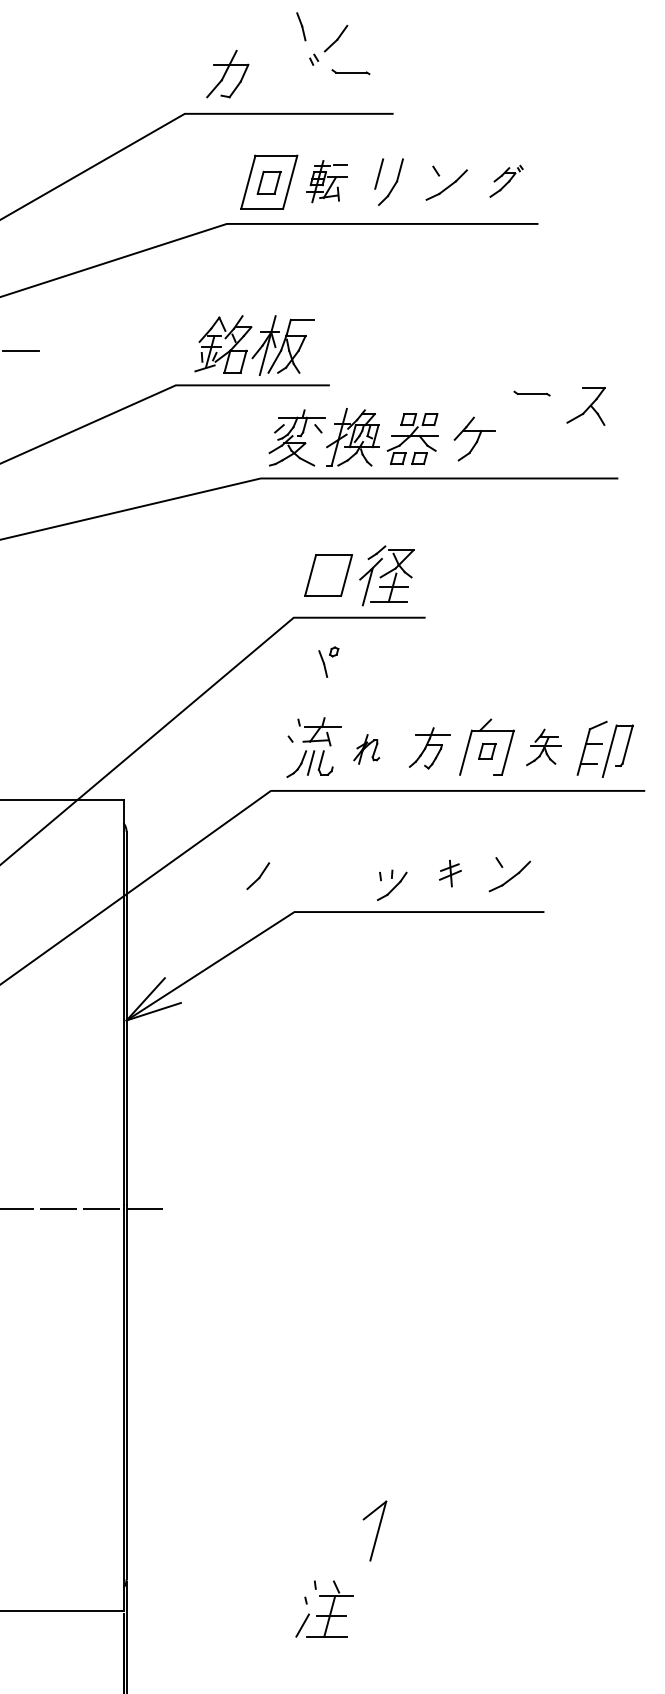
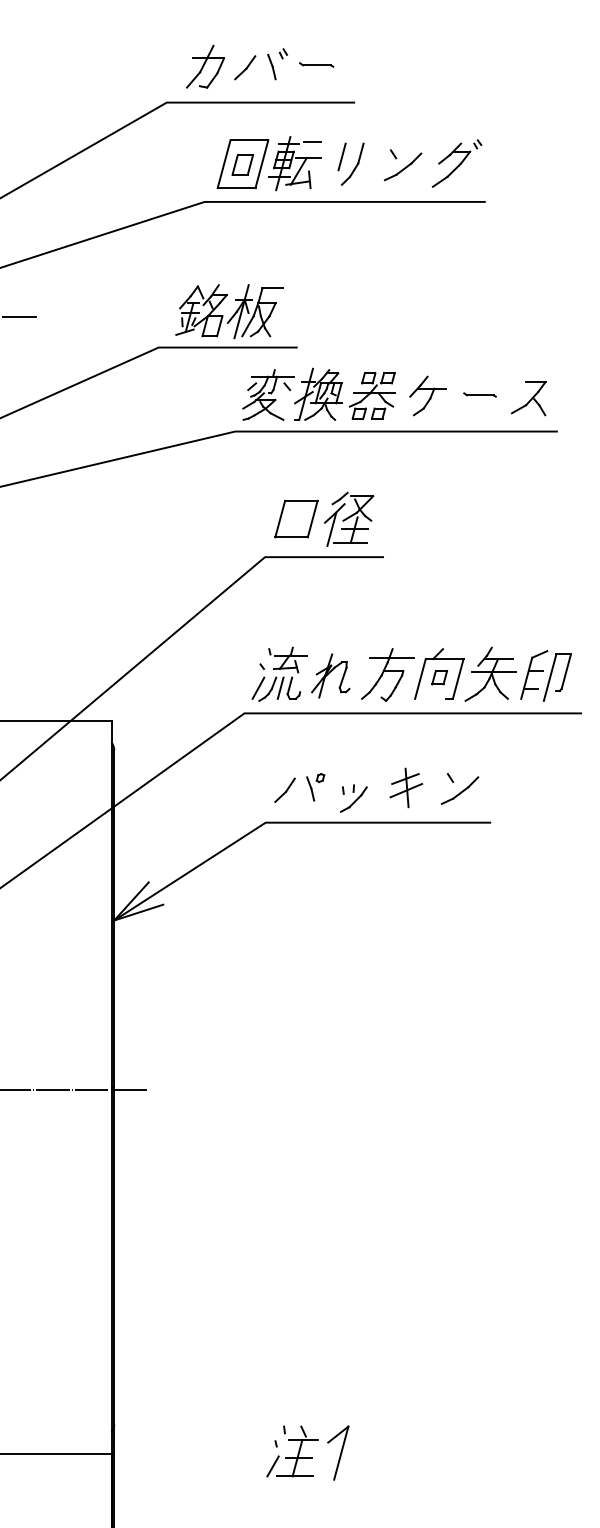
line: (300, 26) -> (271, 66), moved
part: (336, 38) -> (245, 67), moved
part: (326, 181) -> (294, 163), size x1.43
part: (505, 181) -> (456, 163), size x1.67
part: (531, 393) -> (479, 394), moved
part: (585, 406) -> (528, 398), moved
part: (328, 662) -> (315, 787), moved
part: (543, 746) -> (490, 673), size x1.67
part: (429, 747) -> (387, 674), size x1.43
part: (366, 748) -> (330, 675), size x1.67
line: (286, 762) -> (258, 687), added
part: (450, 873) -> (406, 787), size x1.67
part: (257, 875) -> (284, 789), moved
part: (375, 1530) -> (338, 1452), moved

